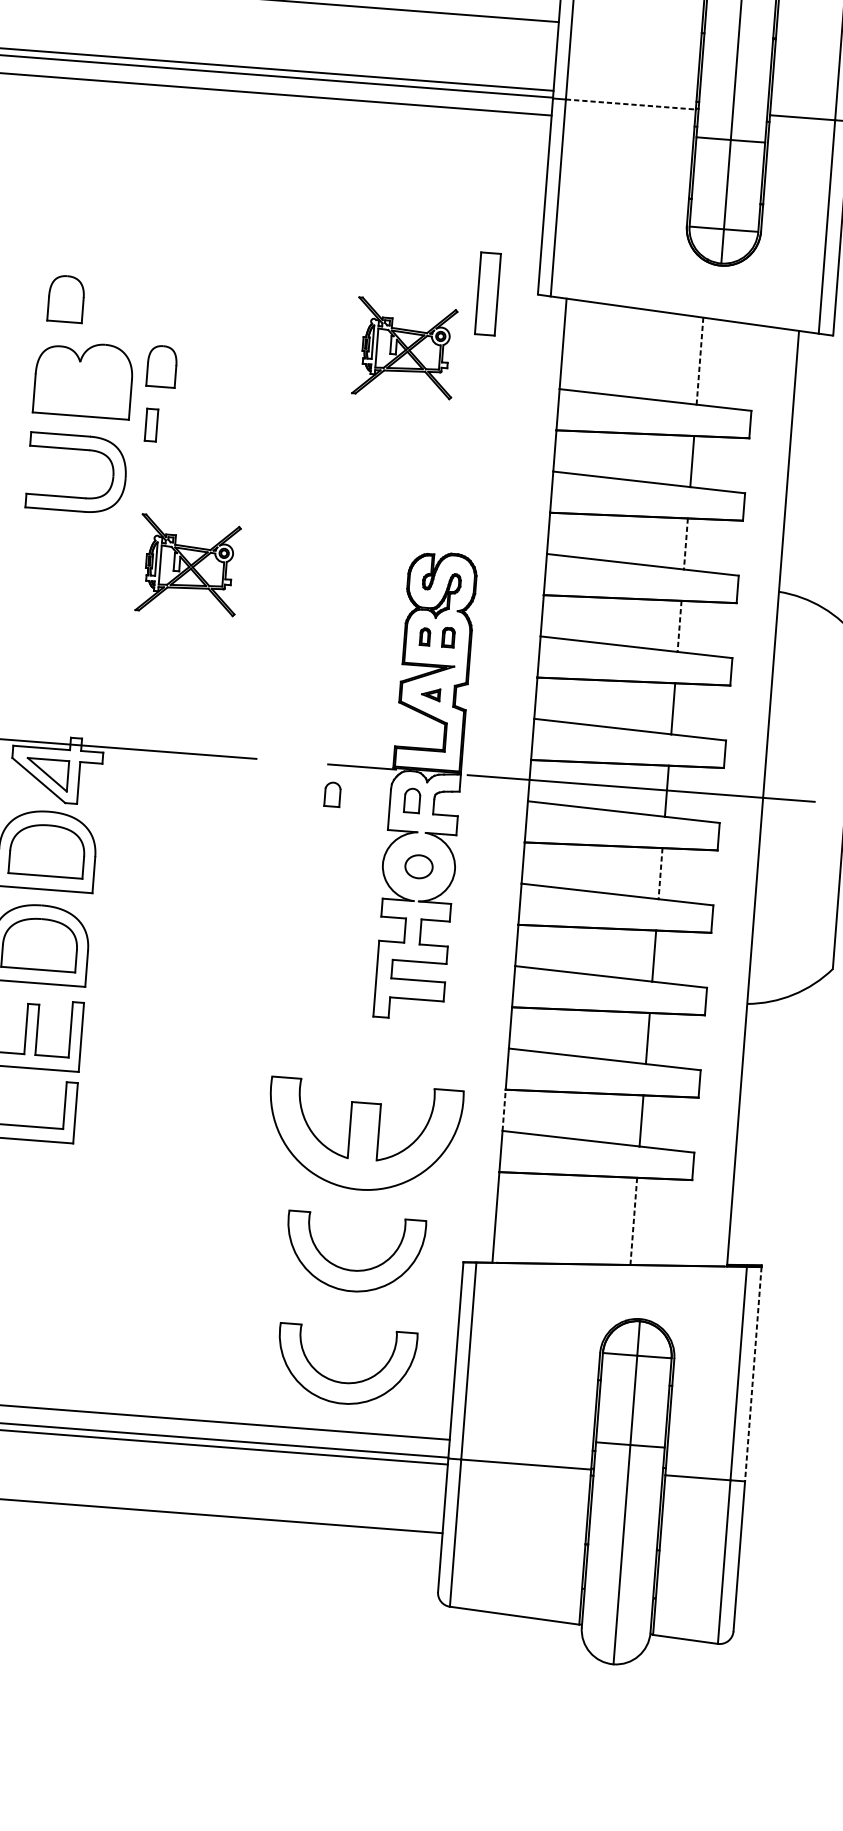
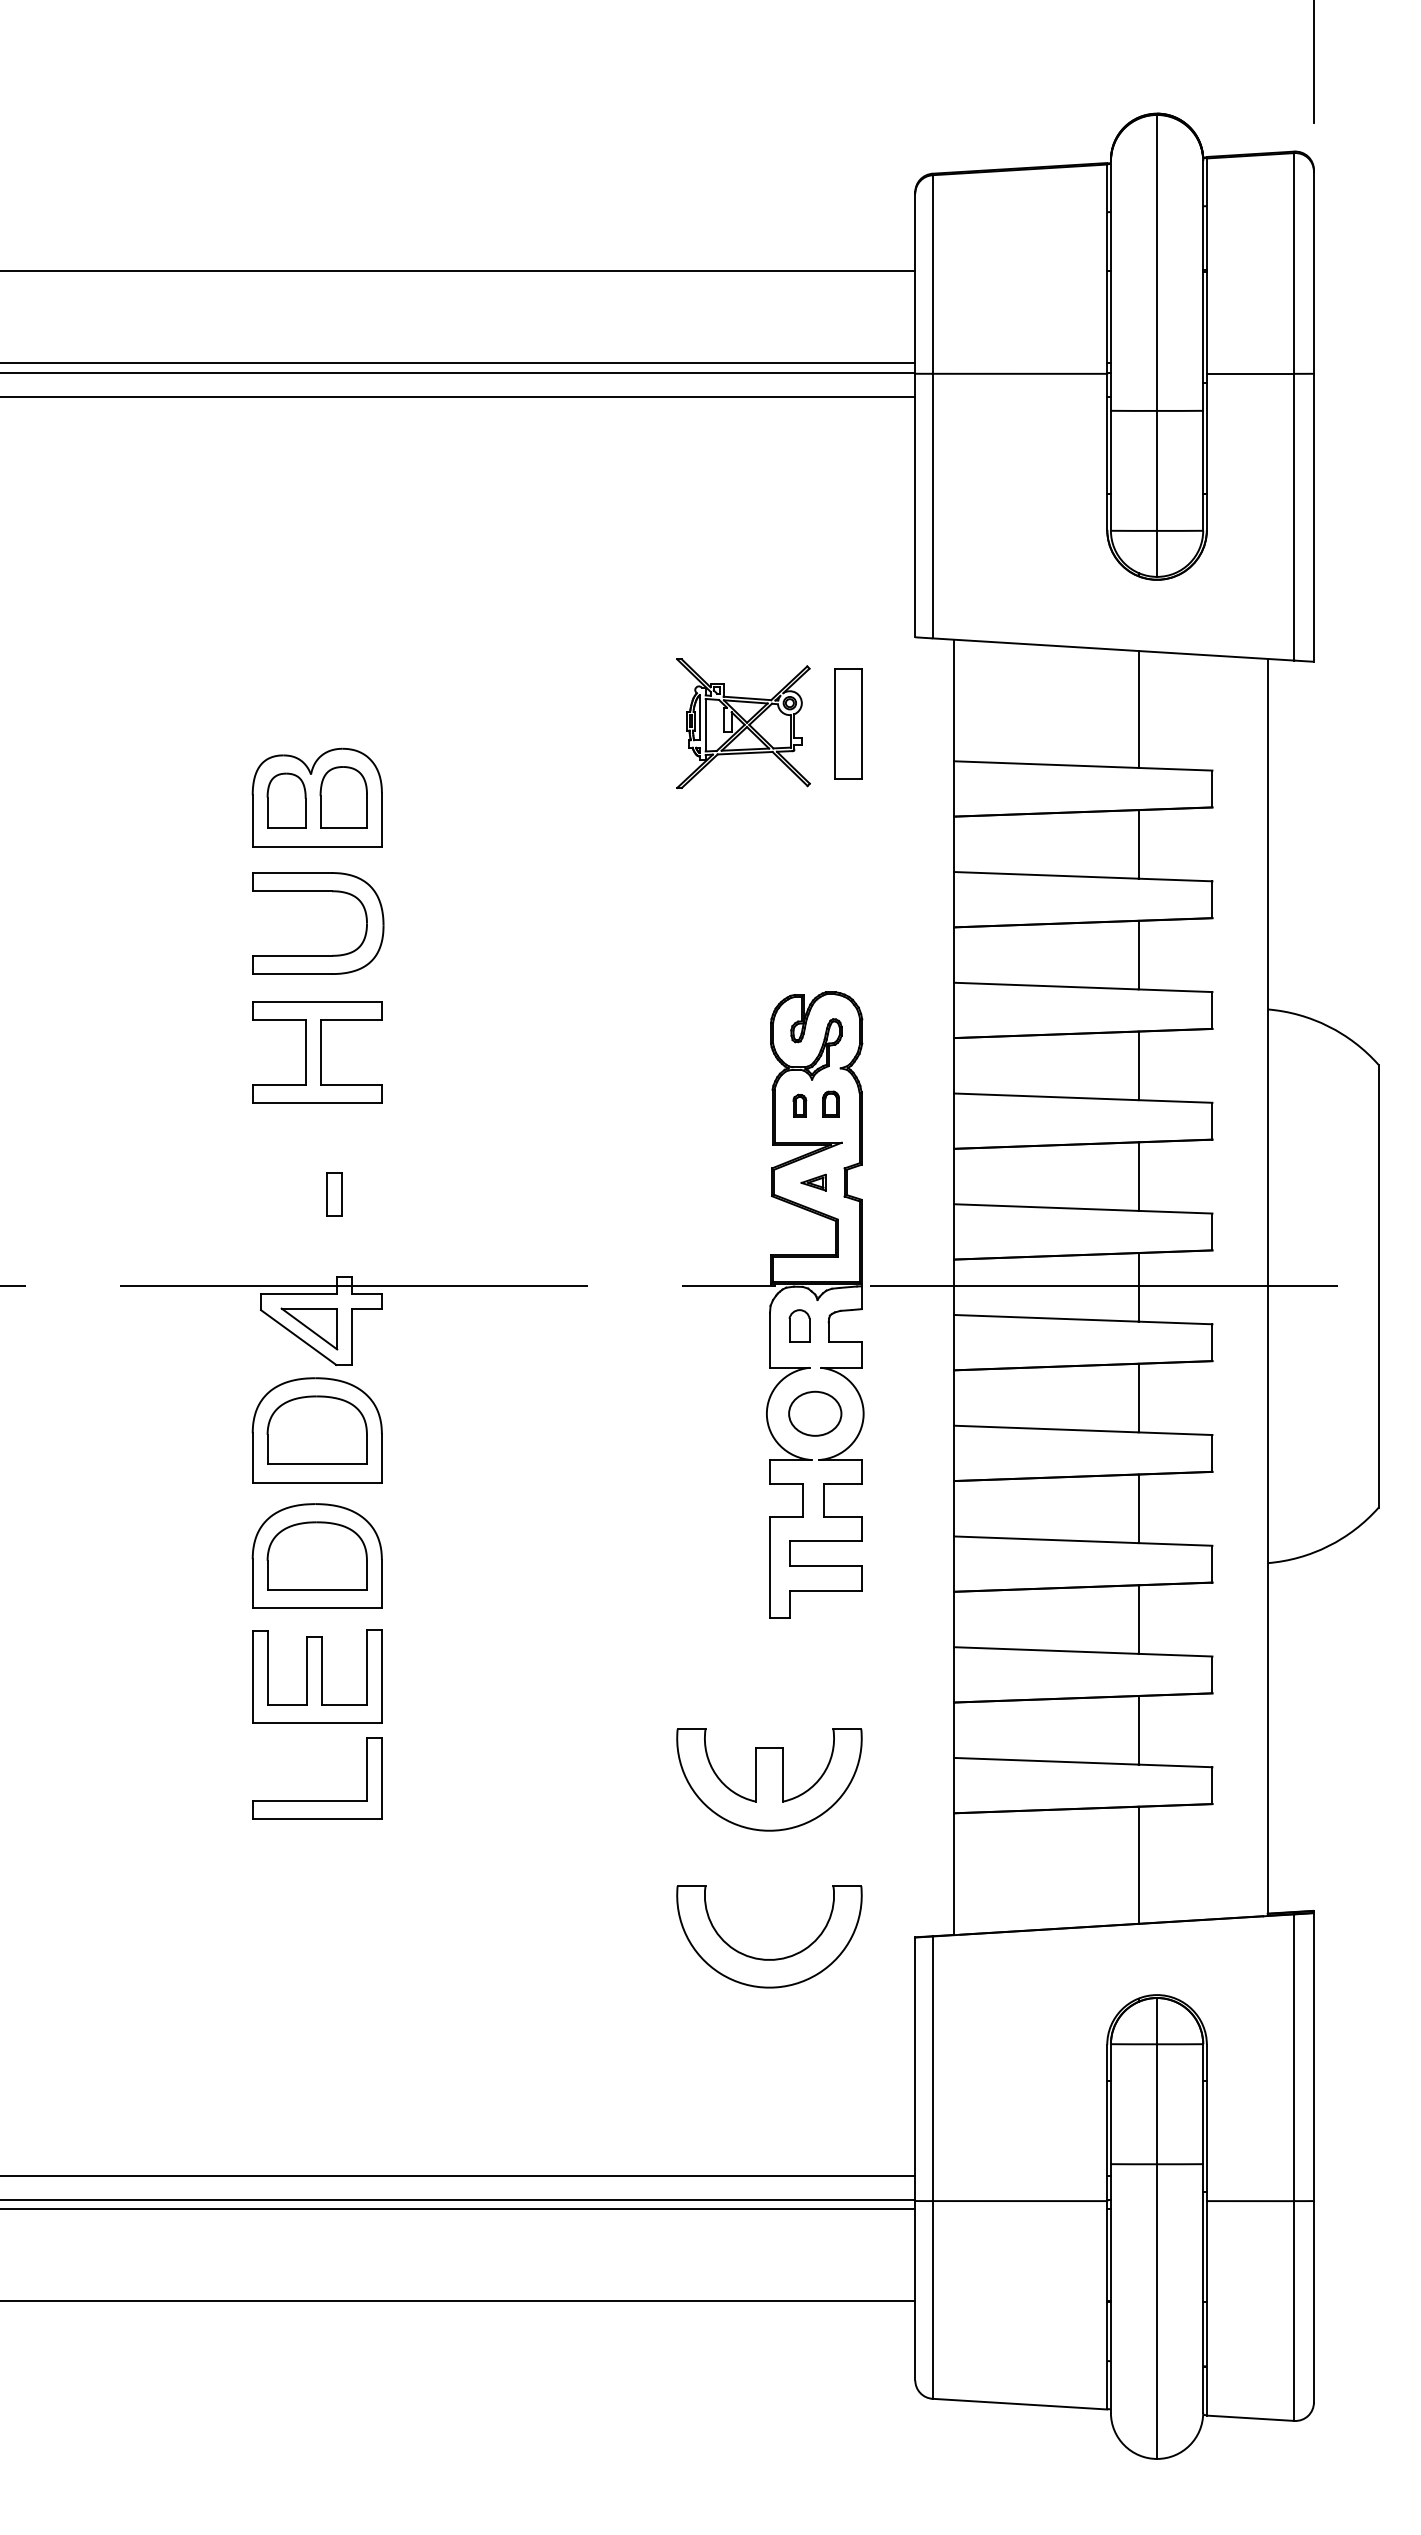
line: (631, 104) -> (1020, 373), dashed -> solid
part: (487, 293) -> (848, 723), moved
part: (66, 298) -> (343, 797), moved
line: (699, 361) -> (1138, 710), dashed -> solid
part: (161, 366) -> (286, 800), moved
part: (151, 425) -> (334, 1194), moved
line: (685, 544) -> (1138, 955), dashed -> solid
part: (188, 565) -> (476, 1035), removed
part: (69, 569) -> (317, 1052), added
line: (679, 626) -> (1138, 1066), dashed -> solid
part: (332, 794) -> (692, 1325), removed
part: (419, 866) -> (815, 1413), size x1.43
line: (660, 873) -> (1138, 1398), dashed -> solid
line: (504, 1110) -> (954, 1730), dashed -> solid
part: (363, 1136) -> (769, 1779), size x0.71
line: (633, 1221) -> (1138, 1865), dashed -> solid
line: (752, 1374) -> (1313, 2057), dashed -> solid
part: (341, 1381) -> (764, 2109), removed

